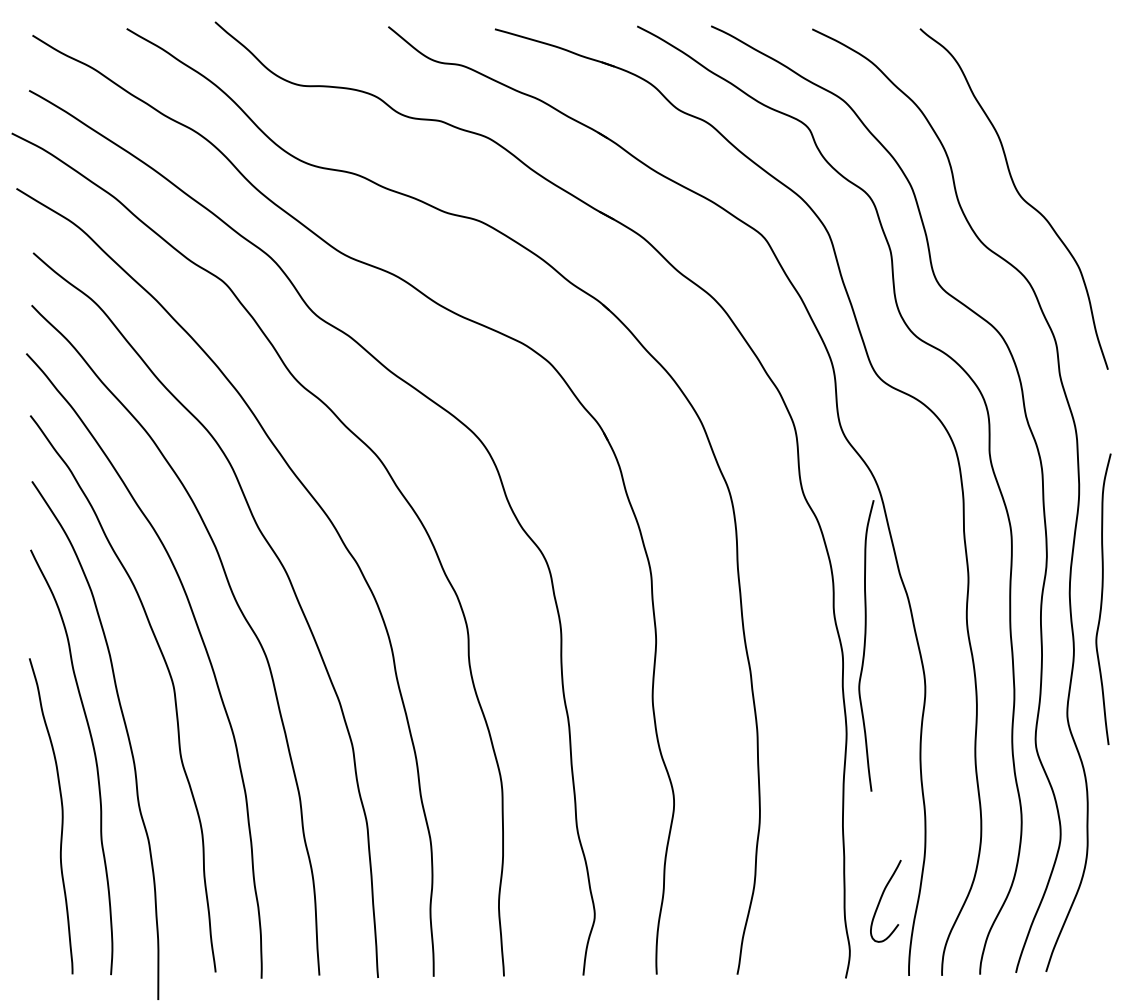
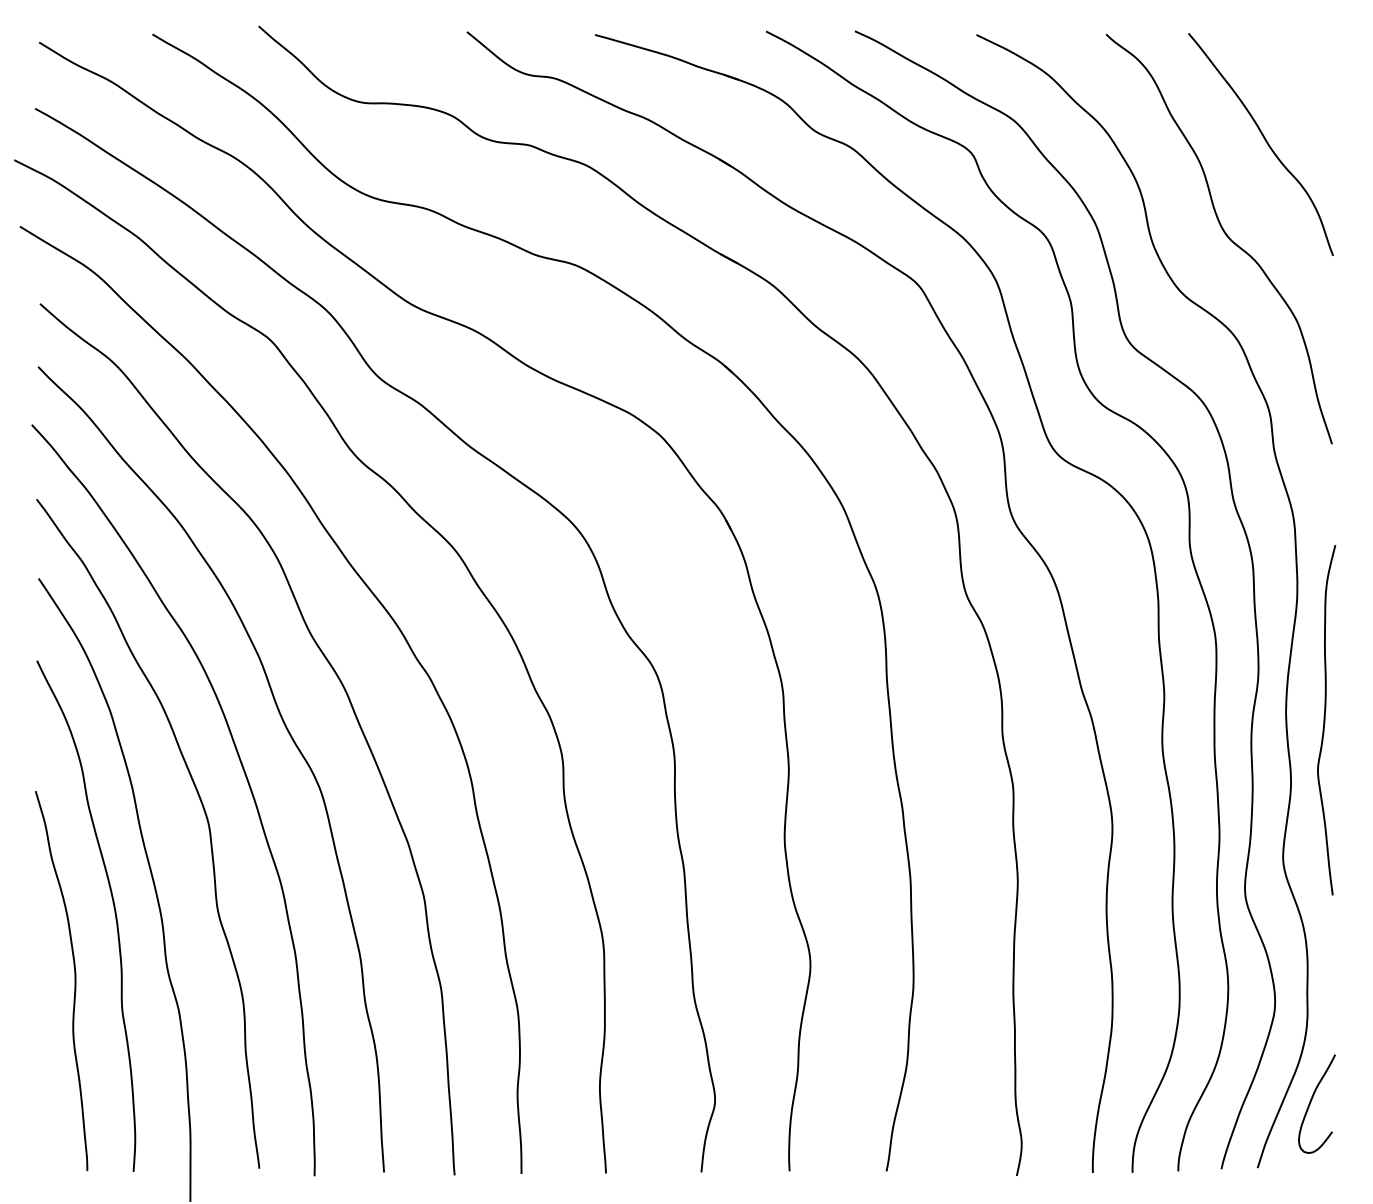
curve: (1051, 117) -> (1264, 140), added
curve: (865, 646) -> (1040, 776), removed
curve: (881, 899) -> (1311, 1102), moved

